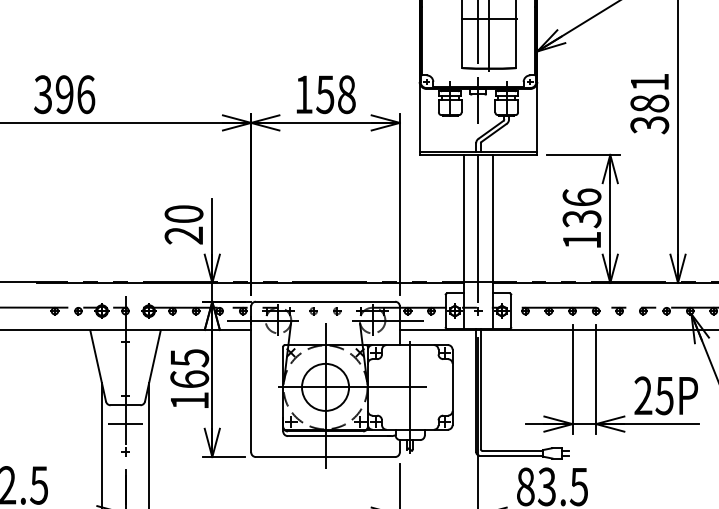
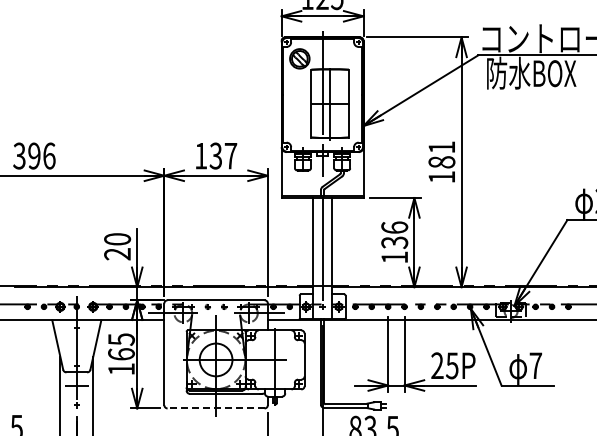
text: (336, 93) -> (223, 155), 158 -> 137
text: (649, 125) -> (441, 177), 381 -> 181
line: (326, 457) -> (216, 408), solid -> dashed

